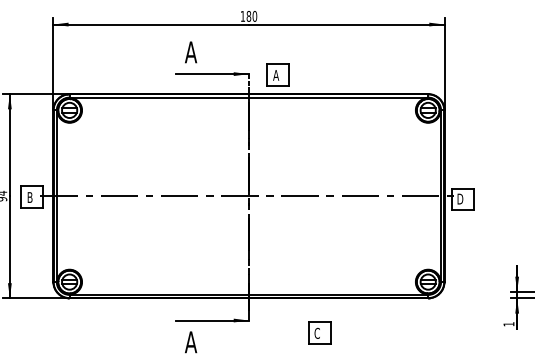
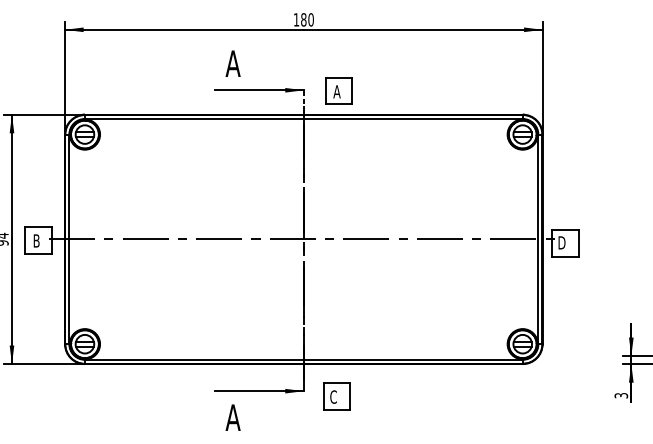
text: (508, 324) -> (620, 395), 1 -> 3
part: (319, 332) -> (336, 395), moved

